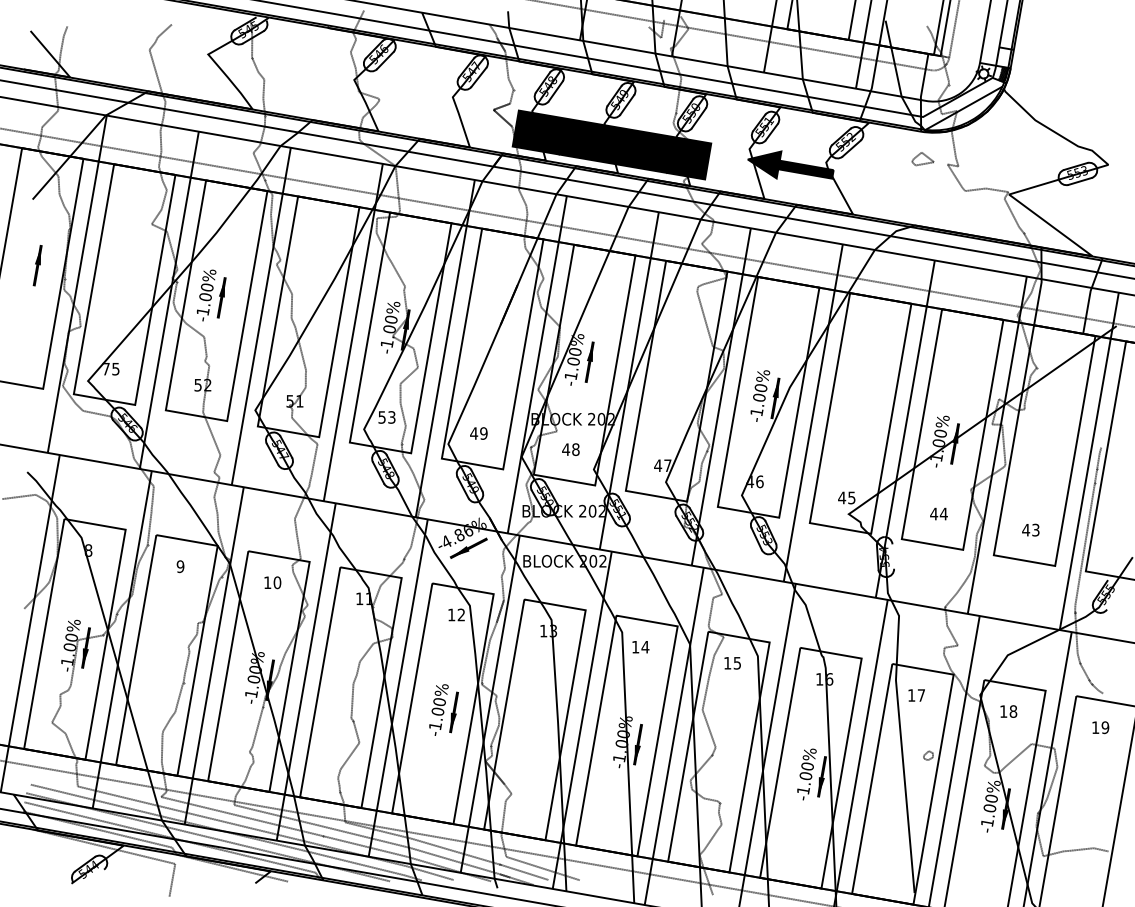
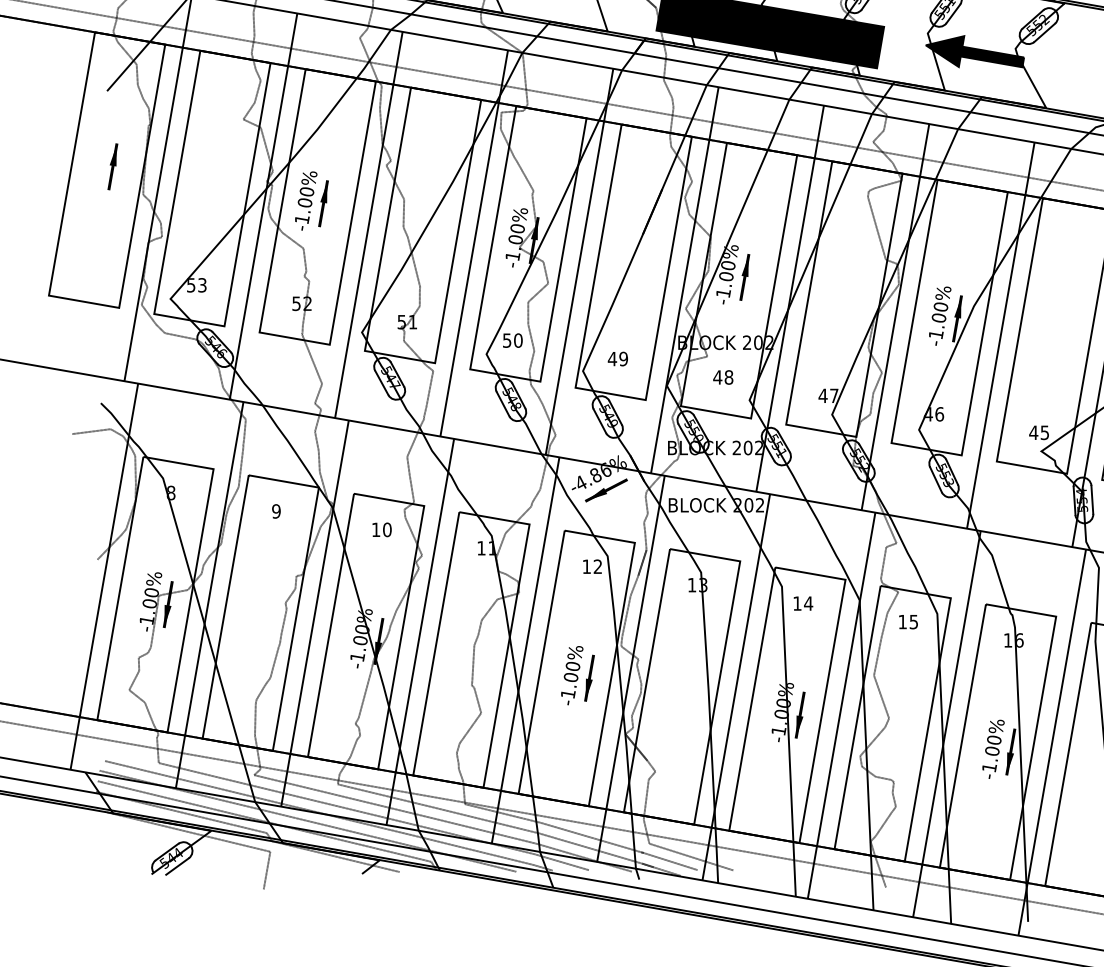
text: (110, 368) -> (196, 284), 75 -> 53
text: (391, 417) -> (517, 340), 53 -> 50
line: (893, 556) -> (1092, 499), added
line: (94, 876) -> (177, 866), added

